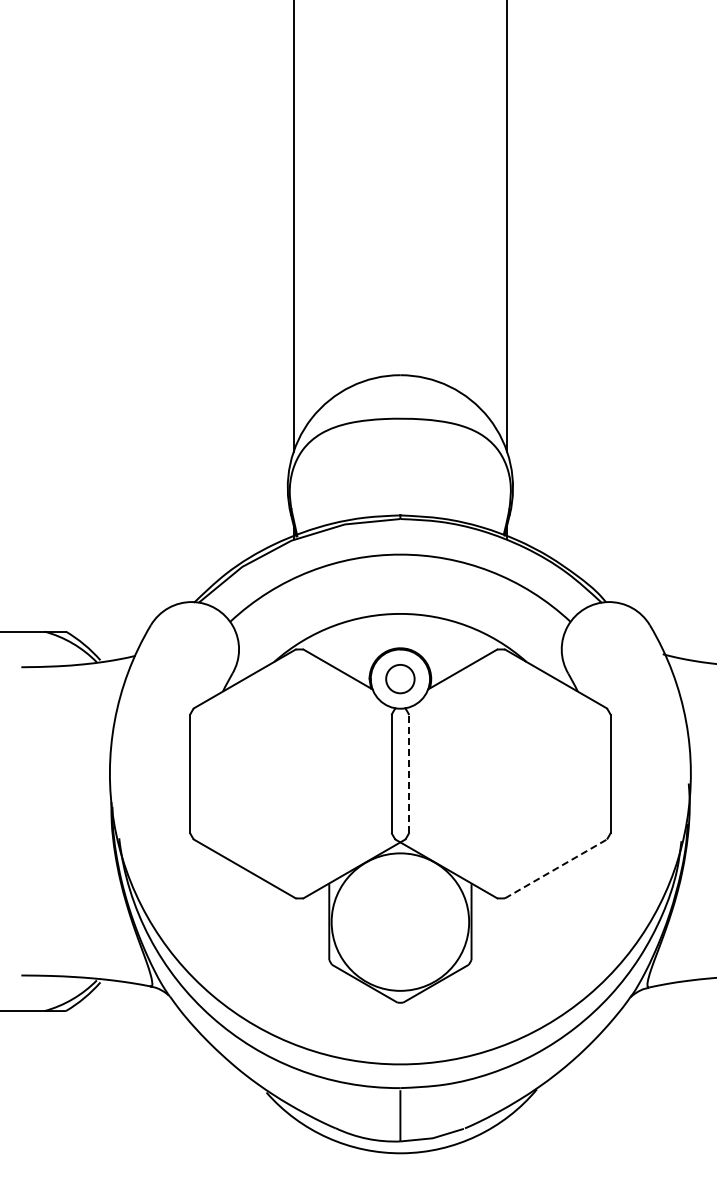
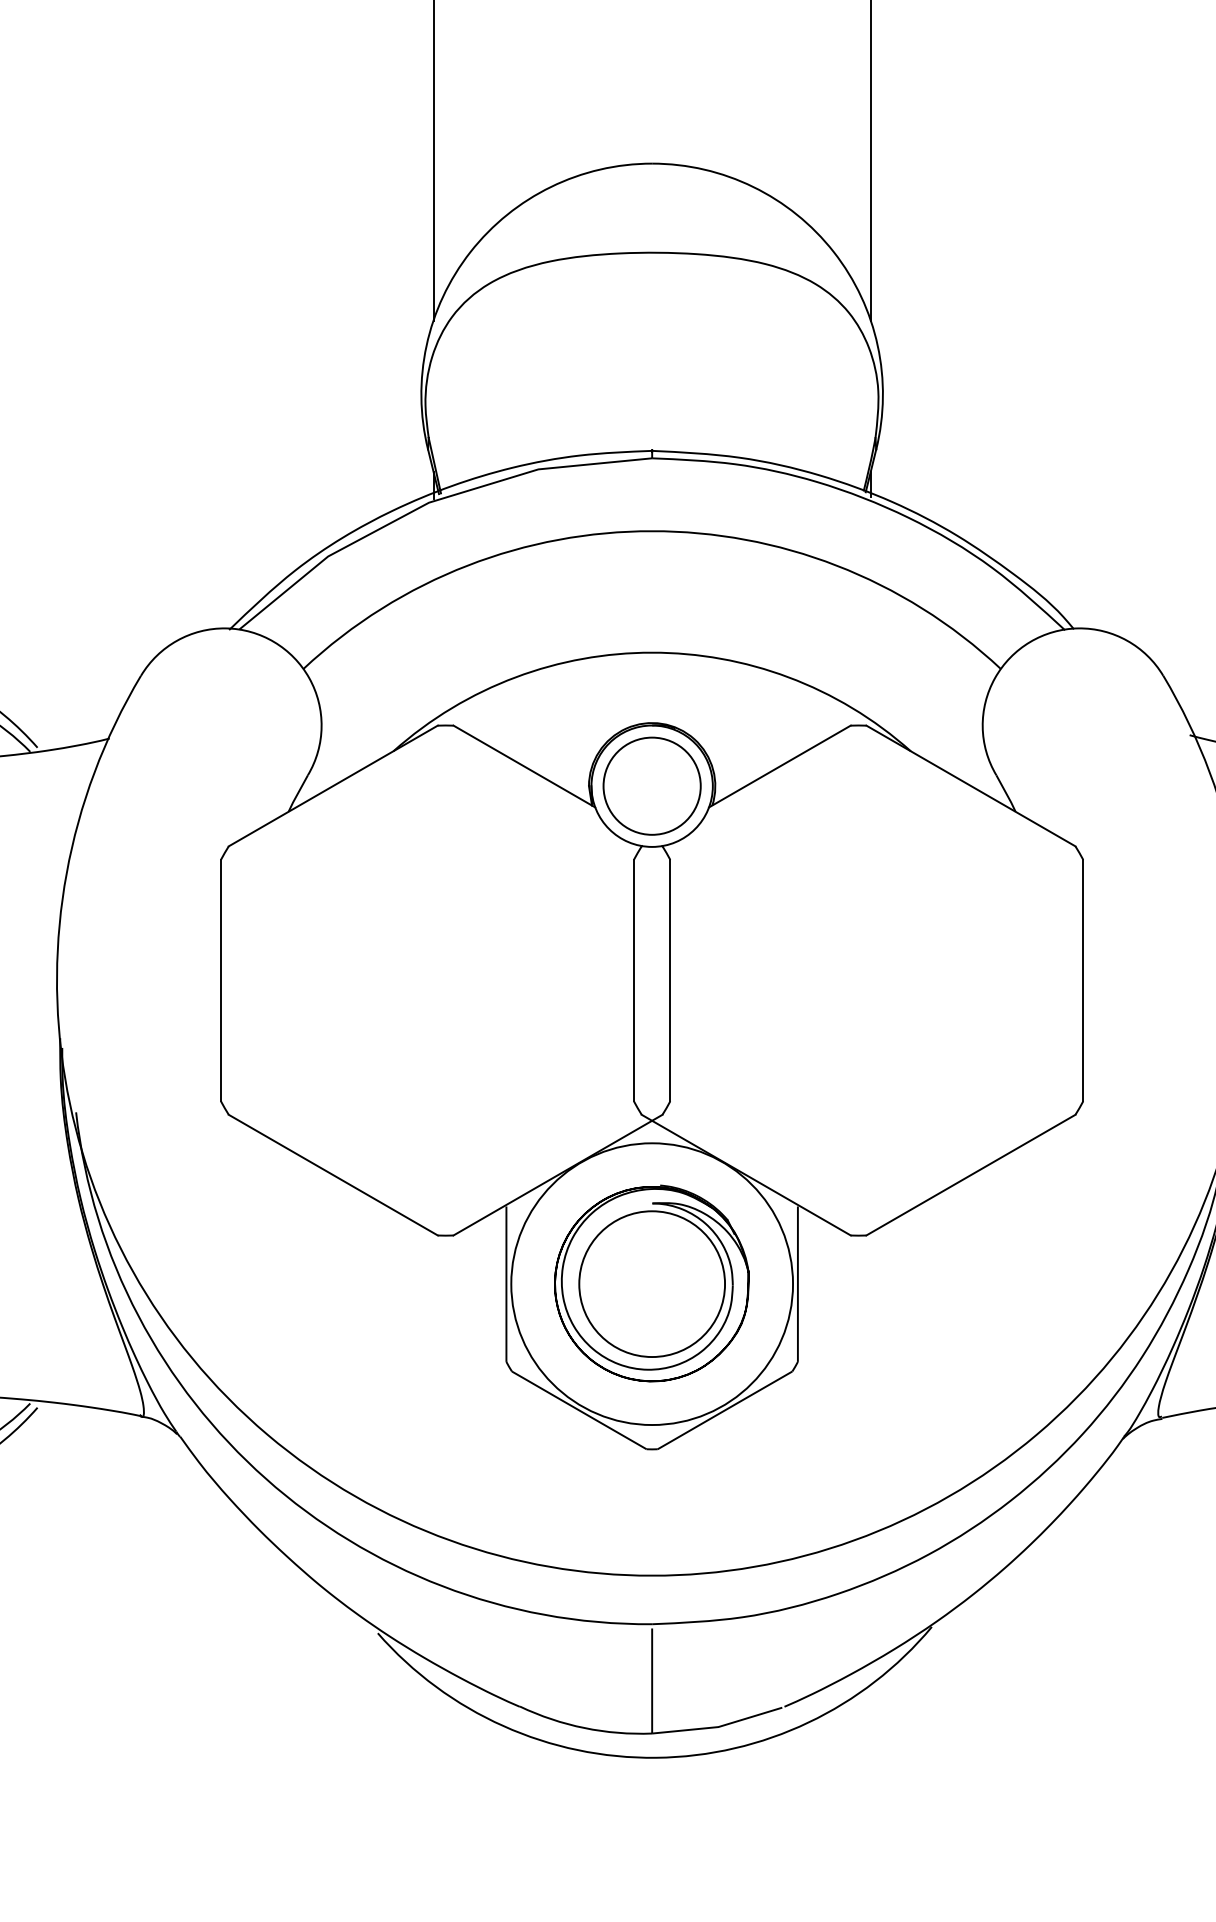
circle: (400, 678) -> (652, 785), size x1.67
line: (409, 773) -> (670, 979), dashed -> solid
line: (555, 868) -> (969, 1174), dashed -> solid
part: (400, 921) -> (652, 1282), added

